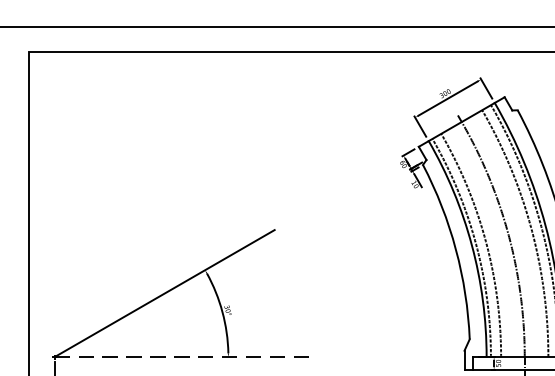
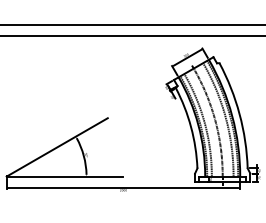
line: (182, 356) -> (65, 176), dashed -> solid

